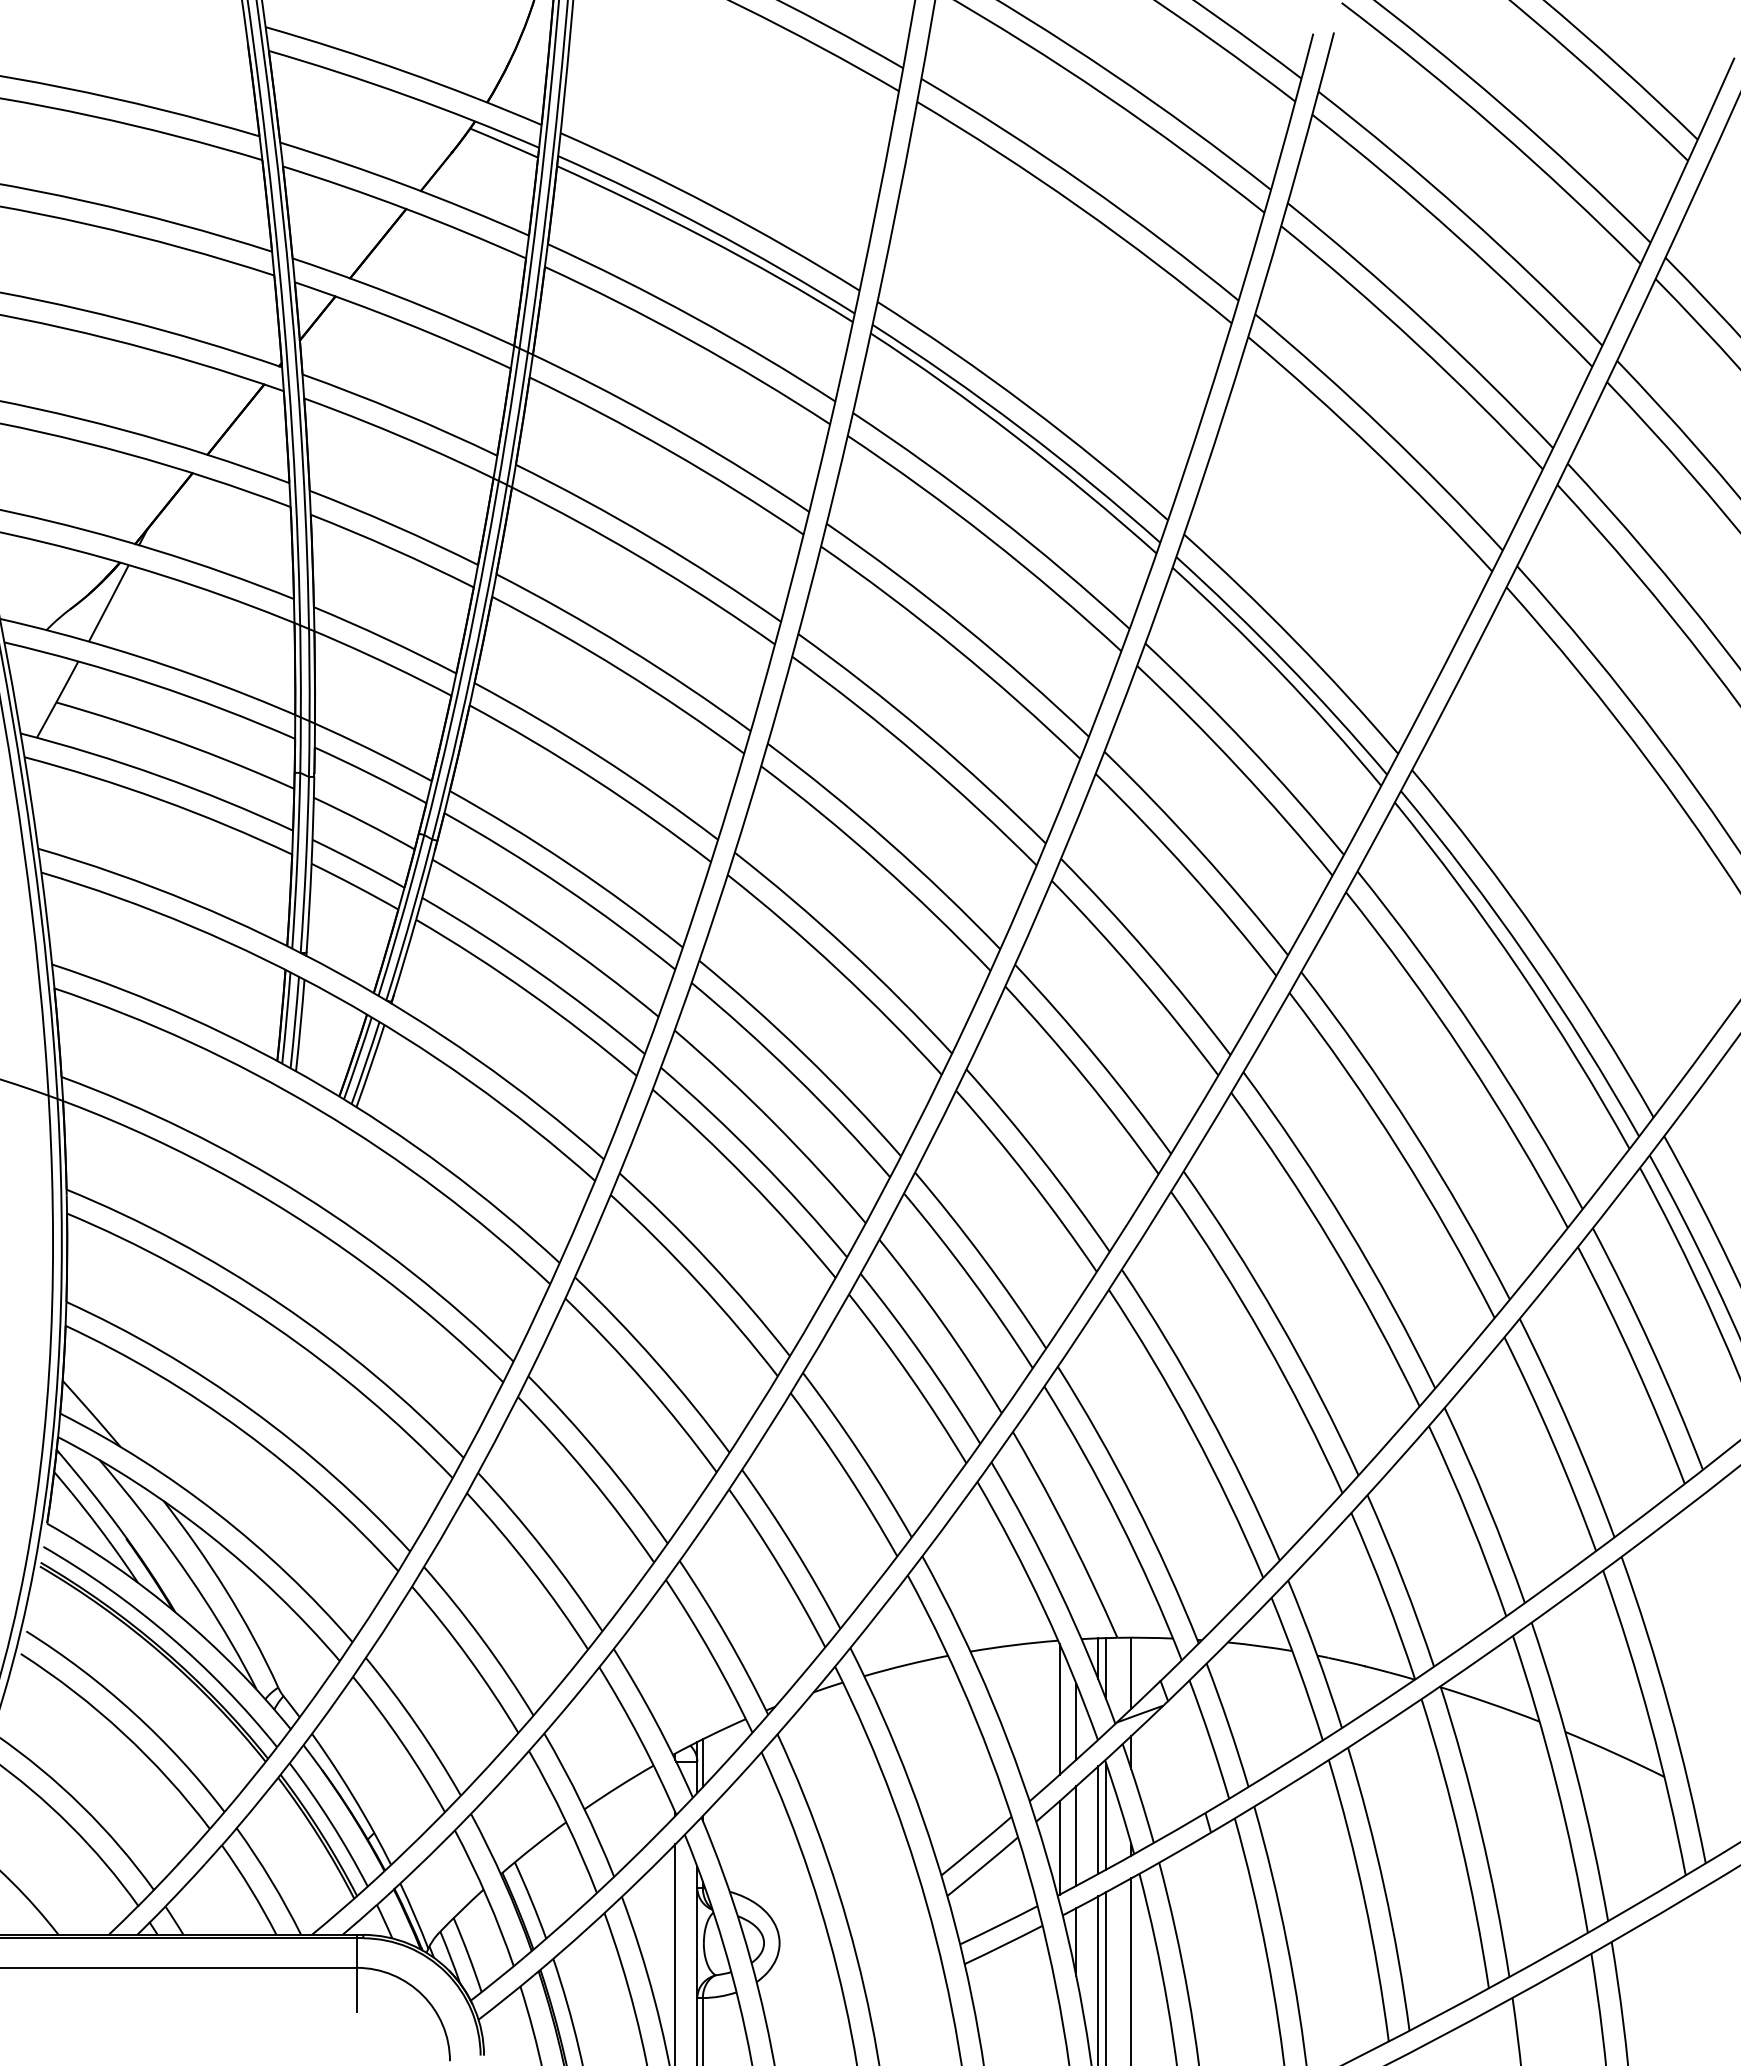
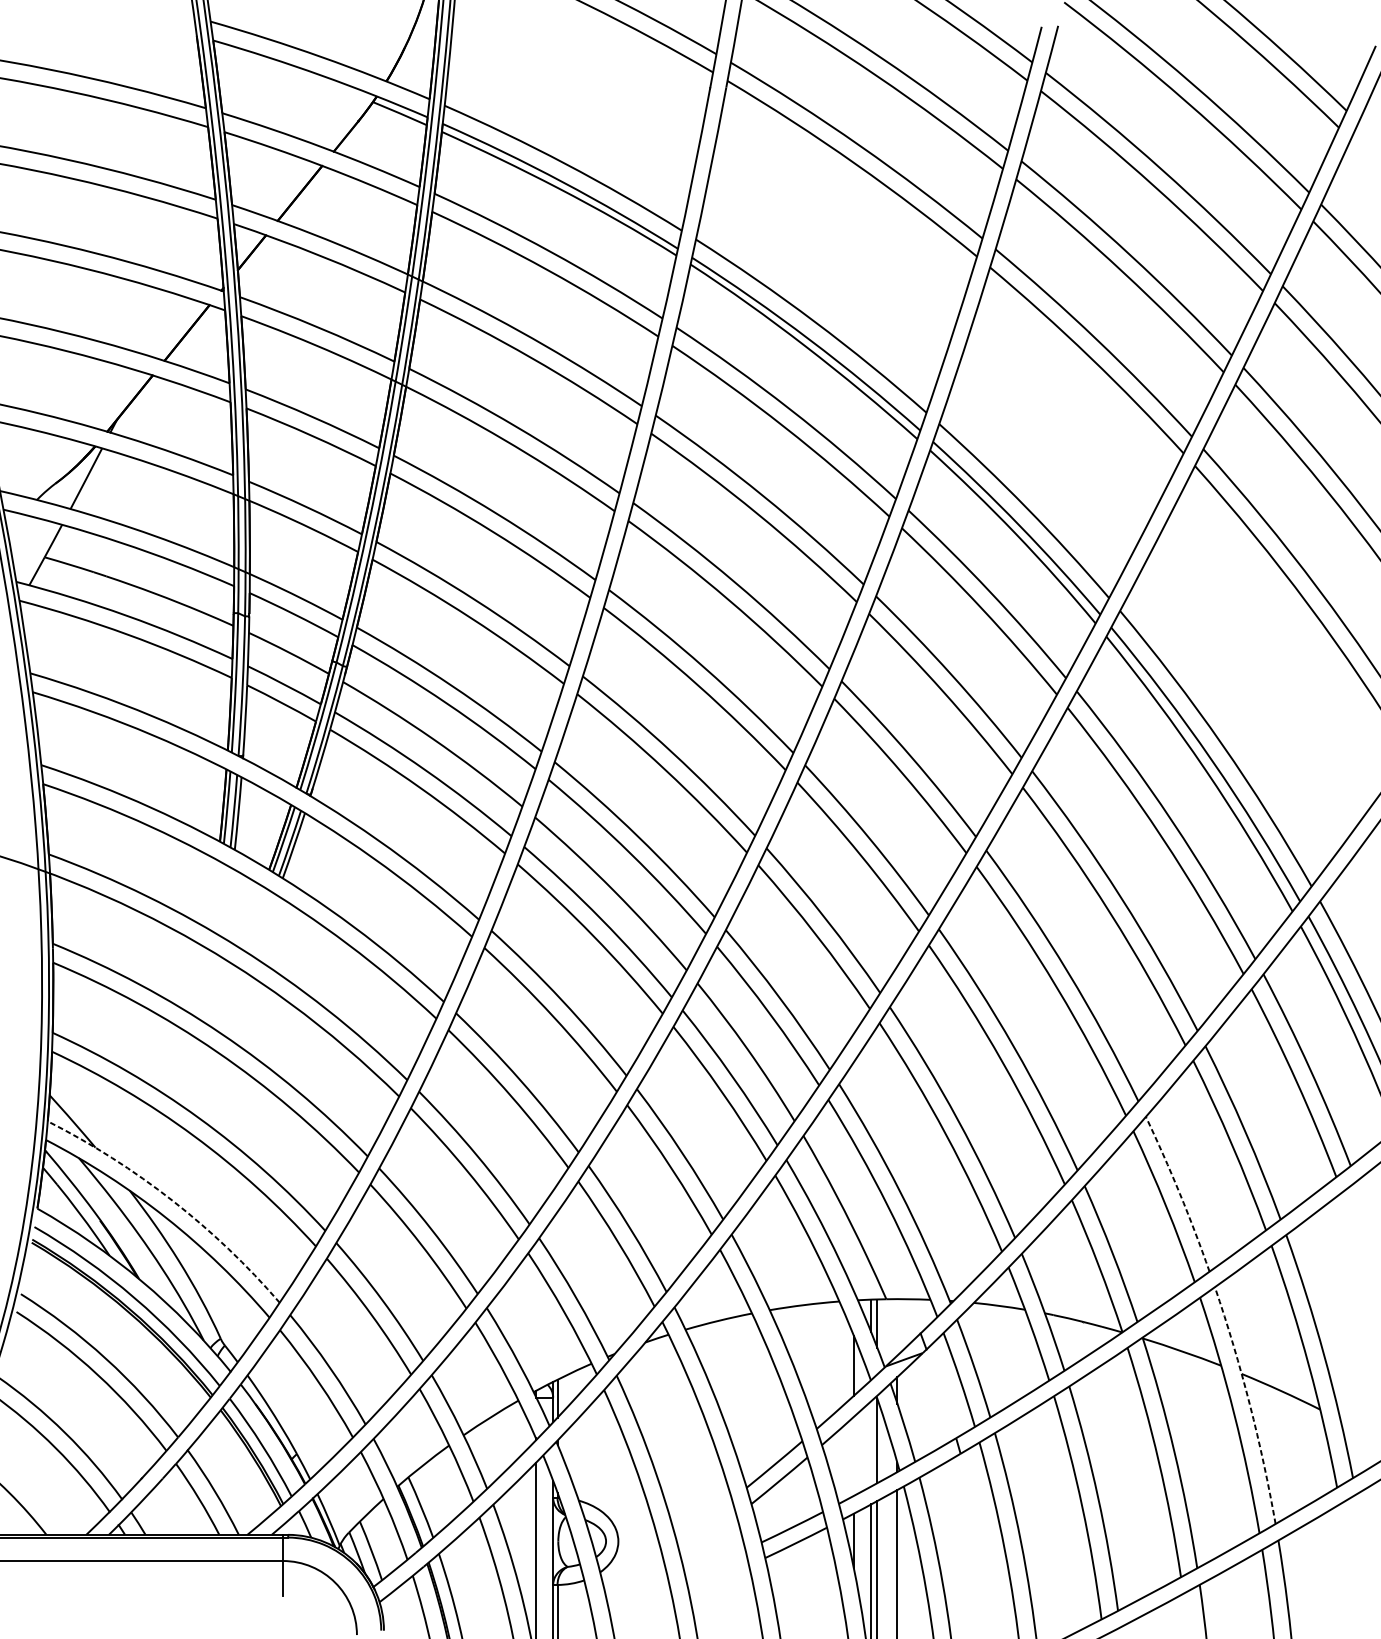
arc: (1487, 1504) -> (1179, 1193), solid -> dashed
arc: (217, 1513) -> (172, 1200), solid -> dashed
line: (1131, 1672) -> (897, 1326), removed
line: (1059, 1709) -> (840, 1356), removed
arc: (1575, 1770) -> (1249, 1404), solid -> dashed
line: (1098, 1819) -> (871, 1443), removed
line: (1076, 1835) -> (853, 1456), removed
line: (1059, 1847) -> (840, 1465), removed

